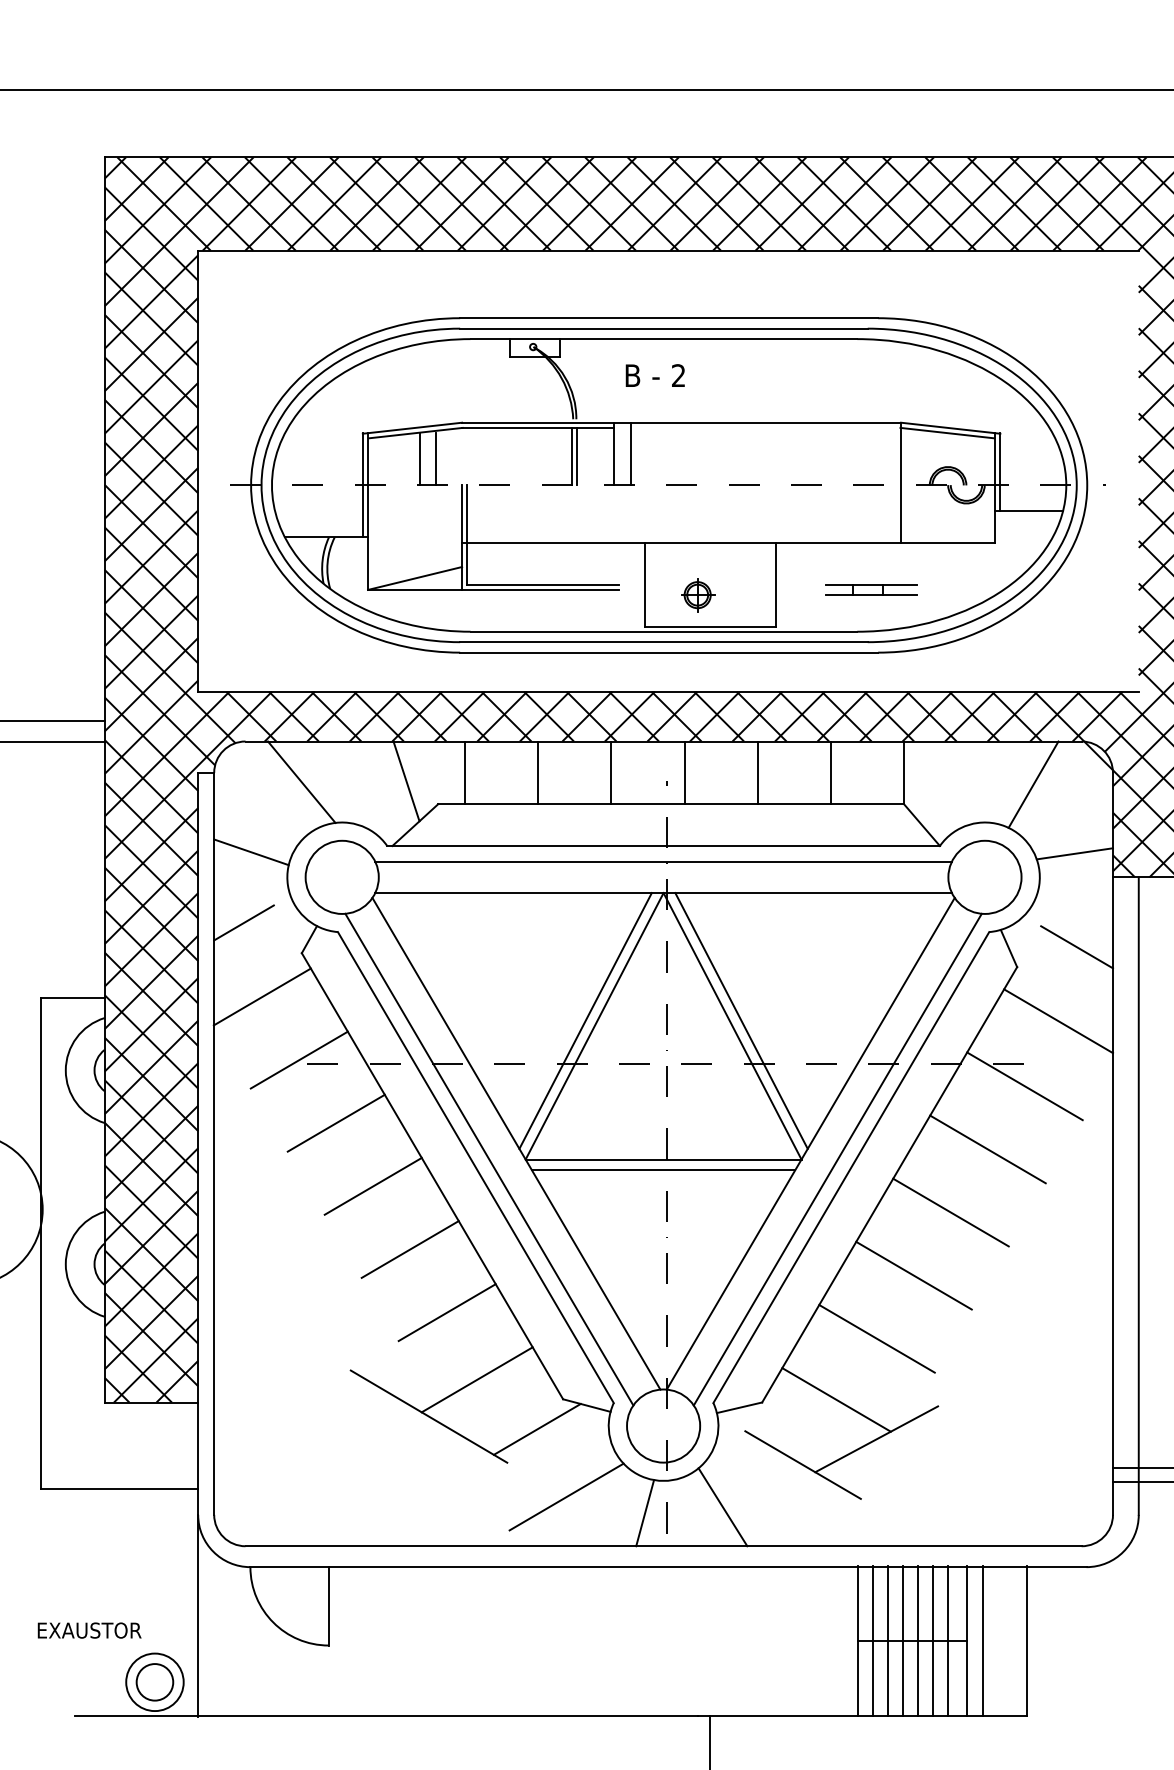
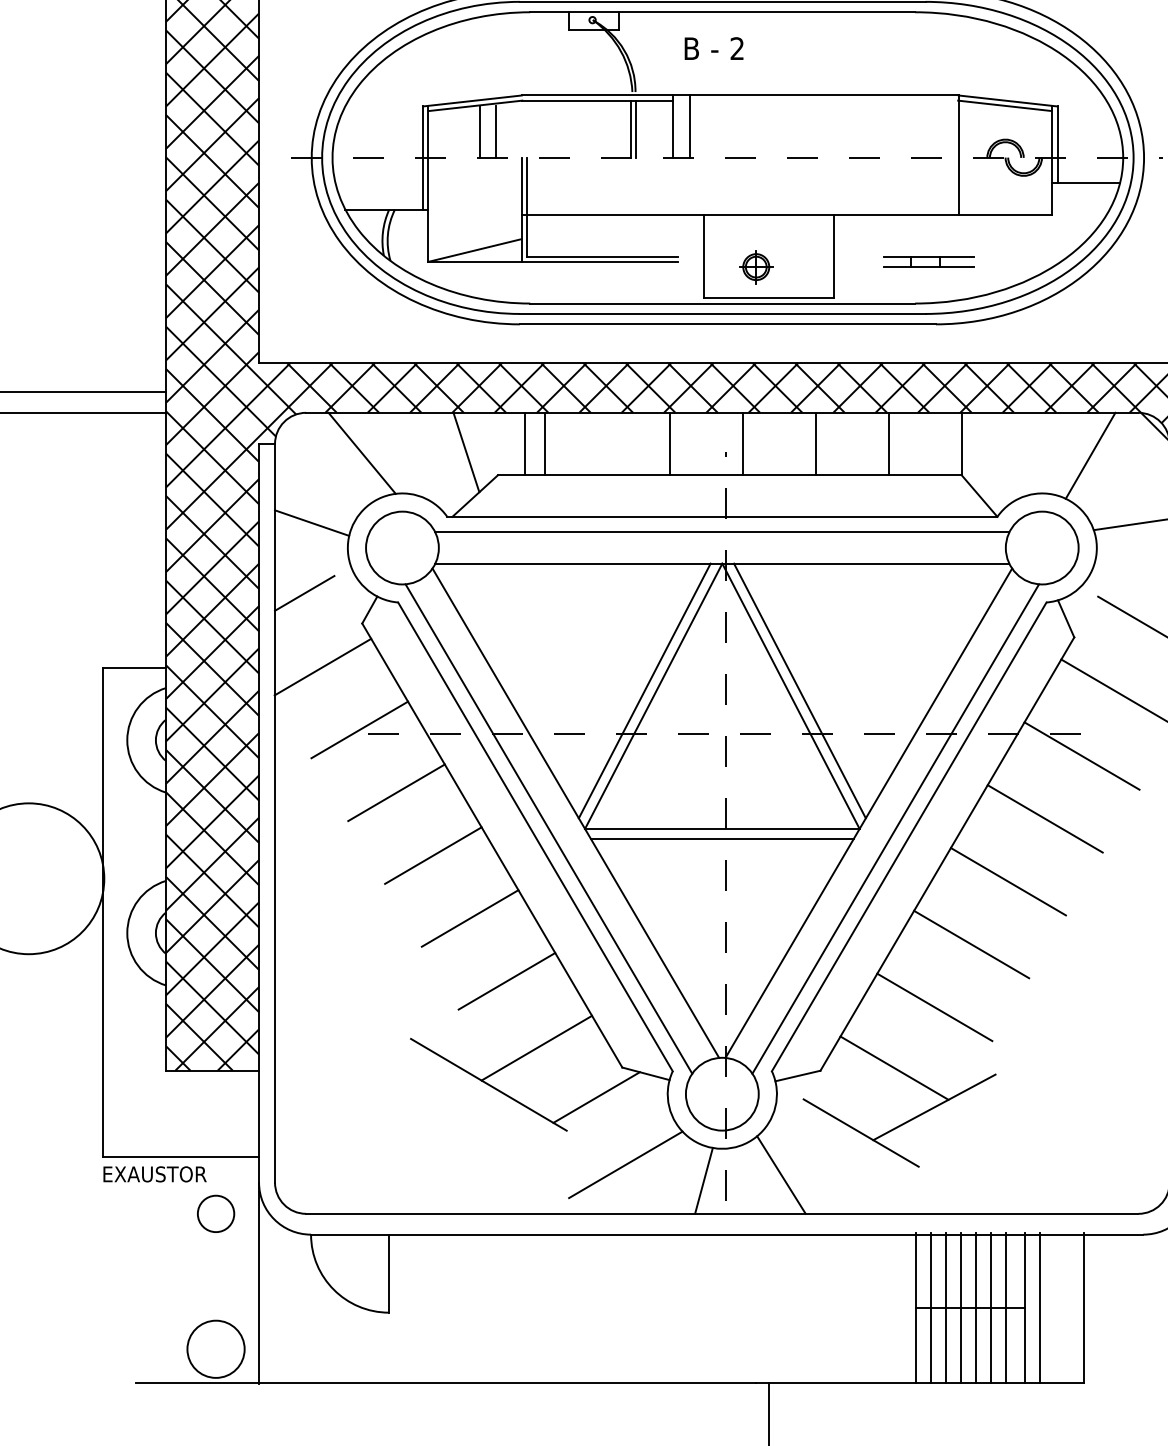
line: (538, 772) -> (545, 443), moved
text: (89, 1630) -> (154, 1174), moved
circle: (154, 1682) -> (215, 1214), moved

